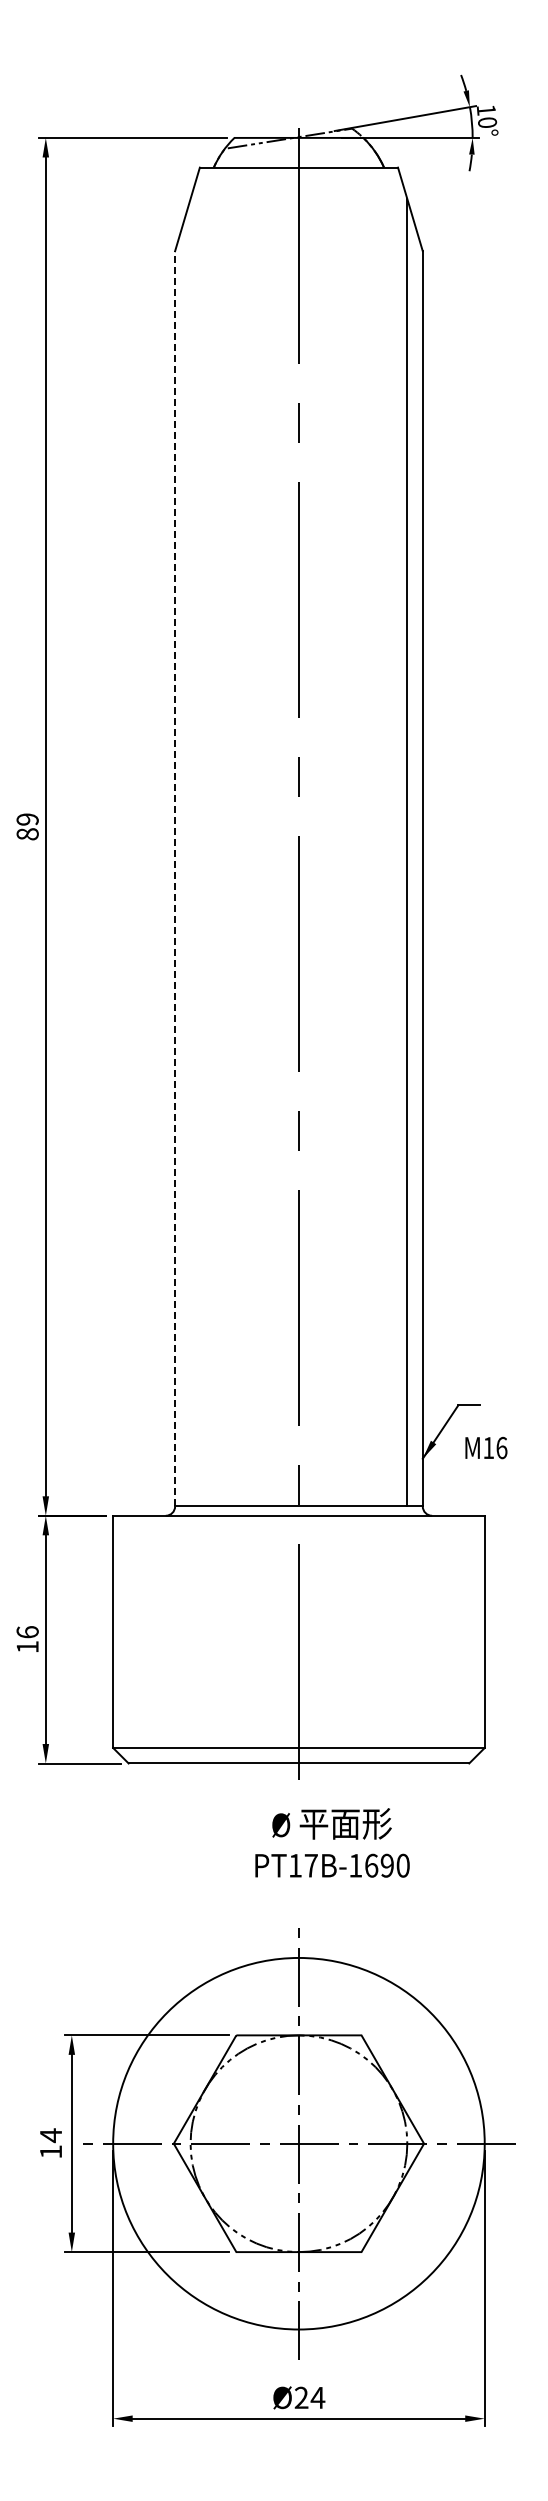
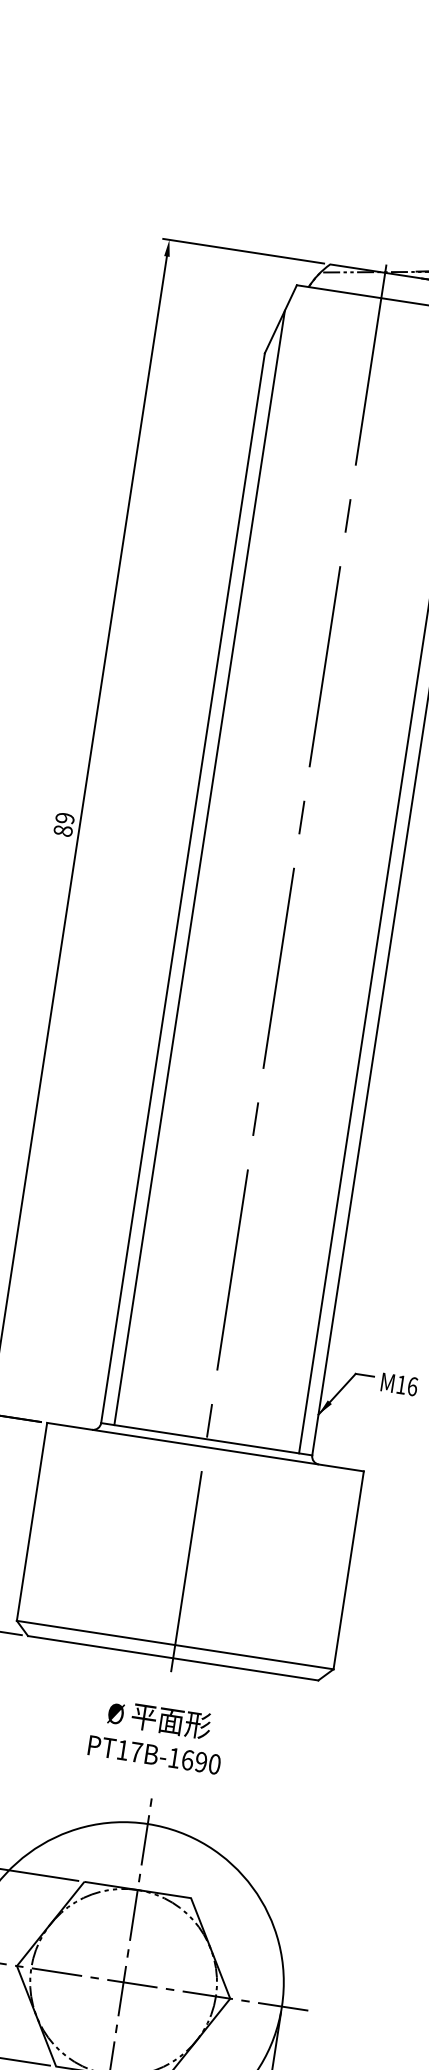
line: (190, 852) -> (199, 867), added
line: (175, 878) -> (183, 887), dashed -> solid
text: (486, 1447) -> (399, 1384), moved
text: (332, 1842) -> (157, 1735), moved

